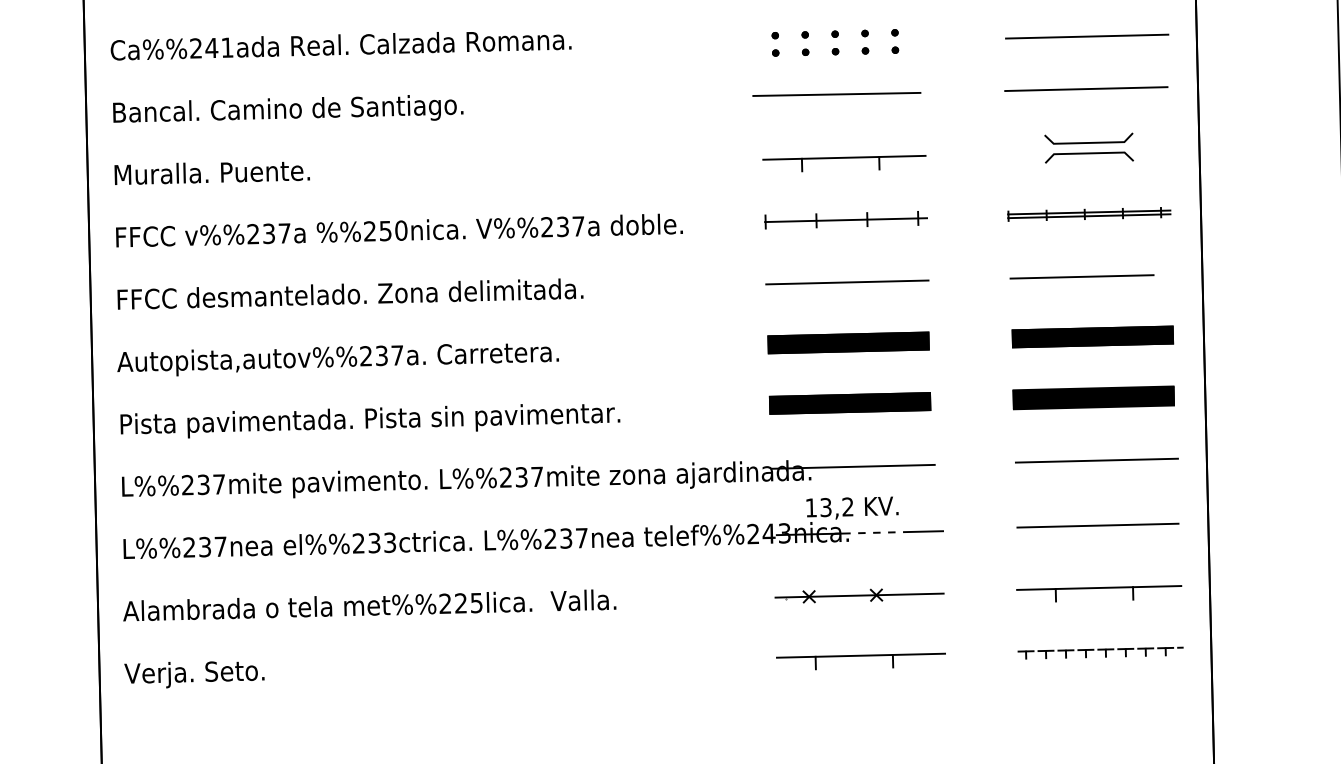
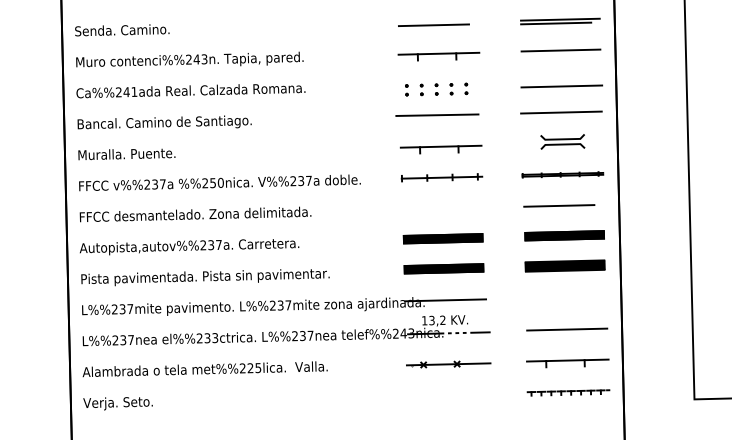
line: (847, 282) -> (442, 208), removed
line: (1096, 461) -> (566, 297), removed
part: (861, 660) -> (449, 396), removed

